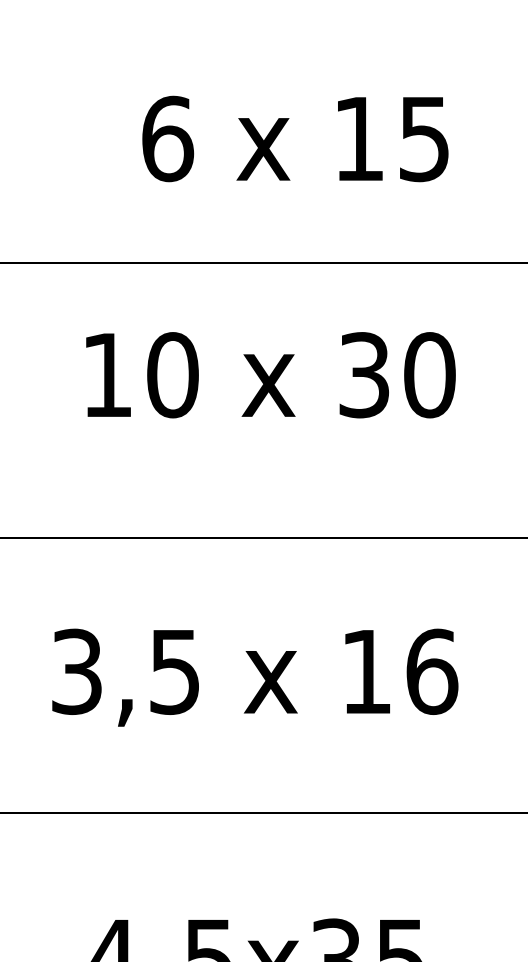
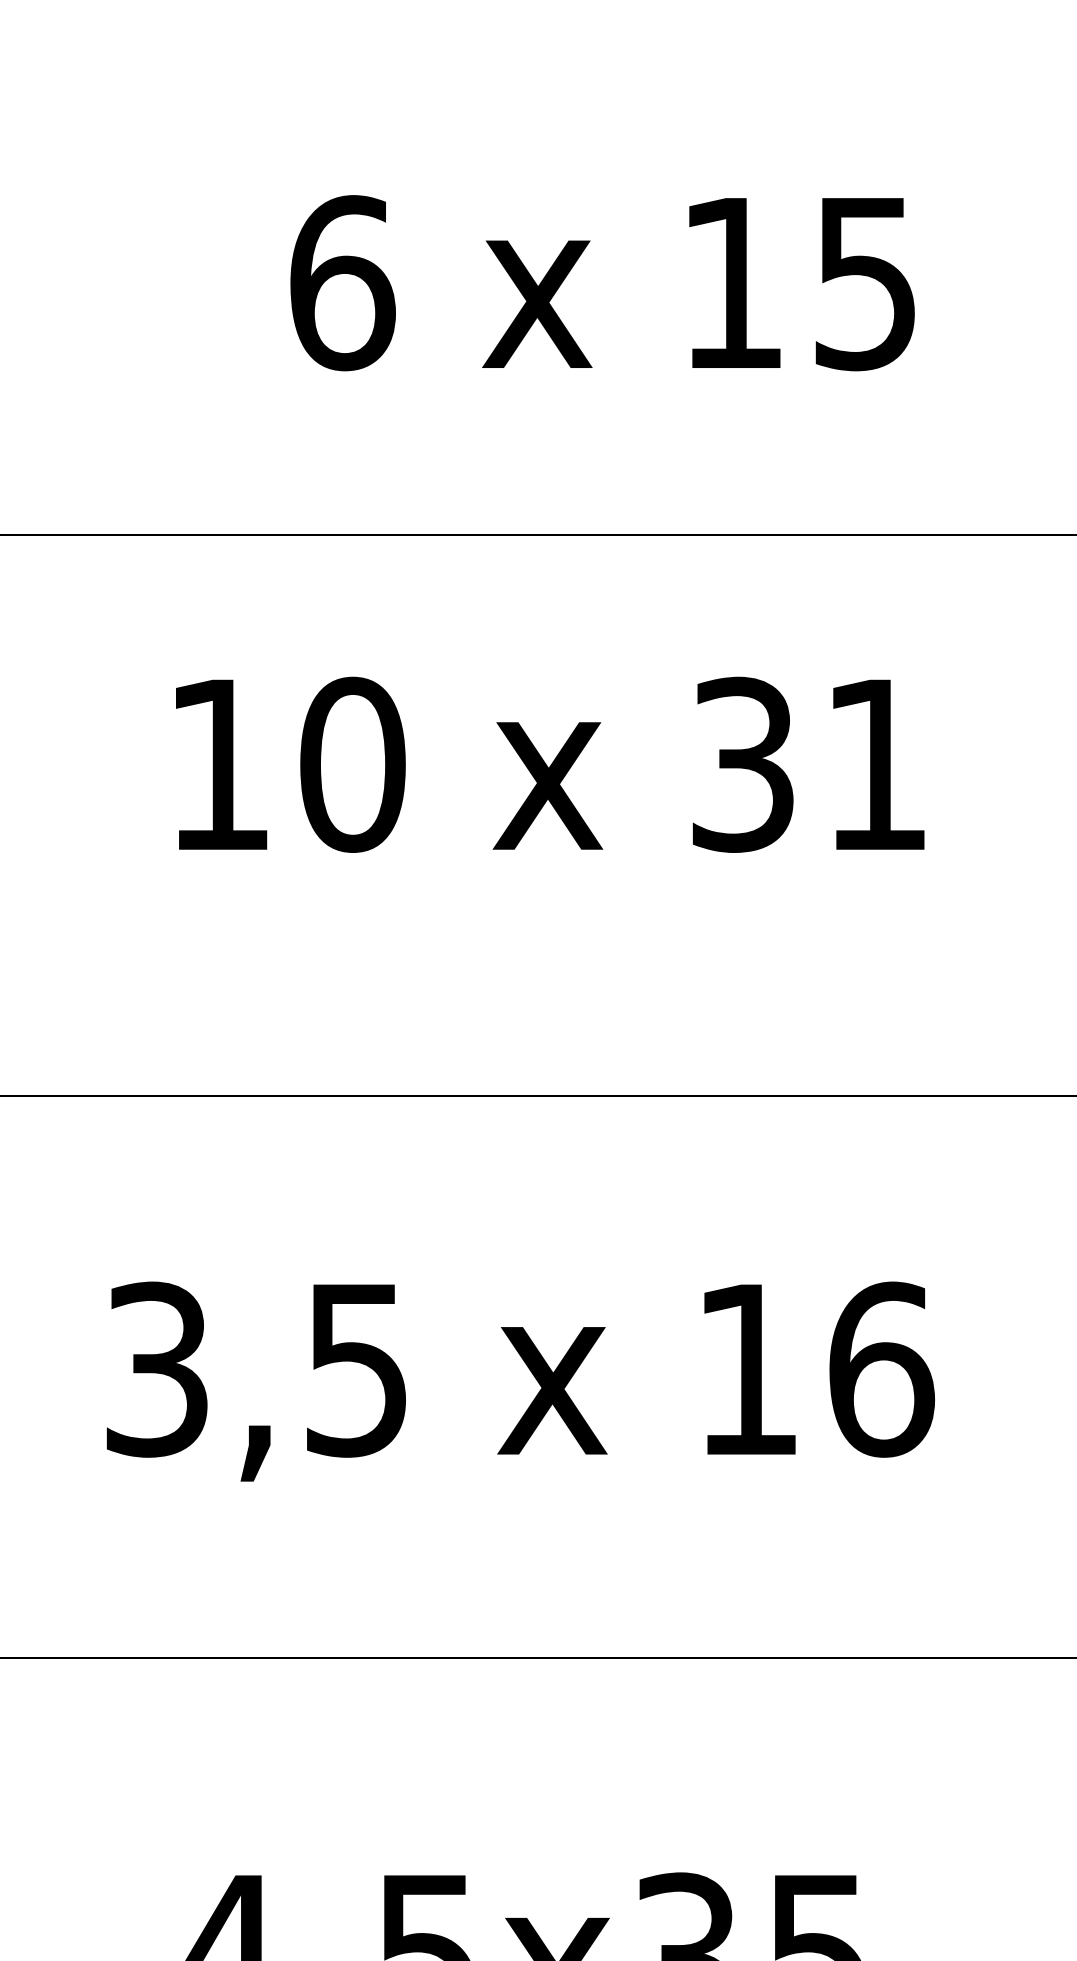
text: (429, 375) -> (875, 765), 30 -> 31

